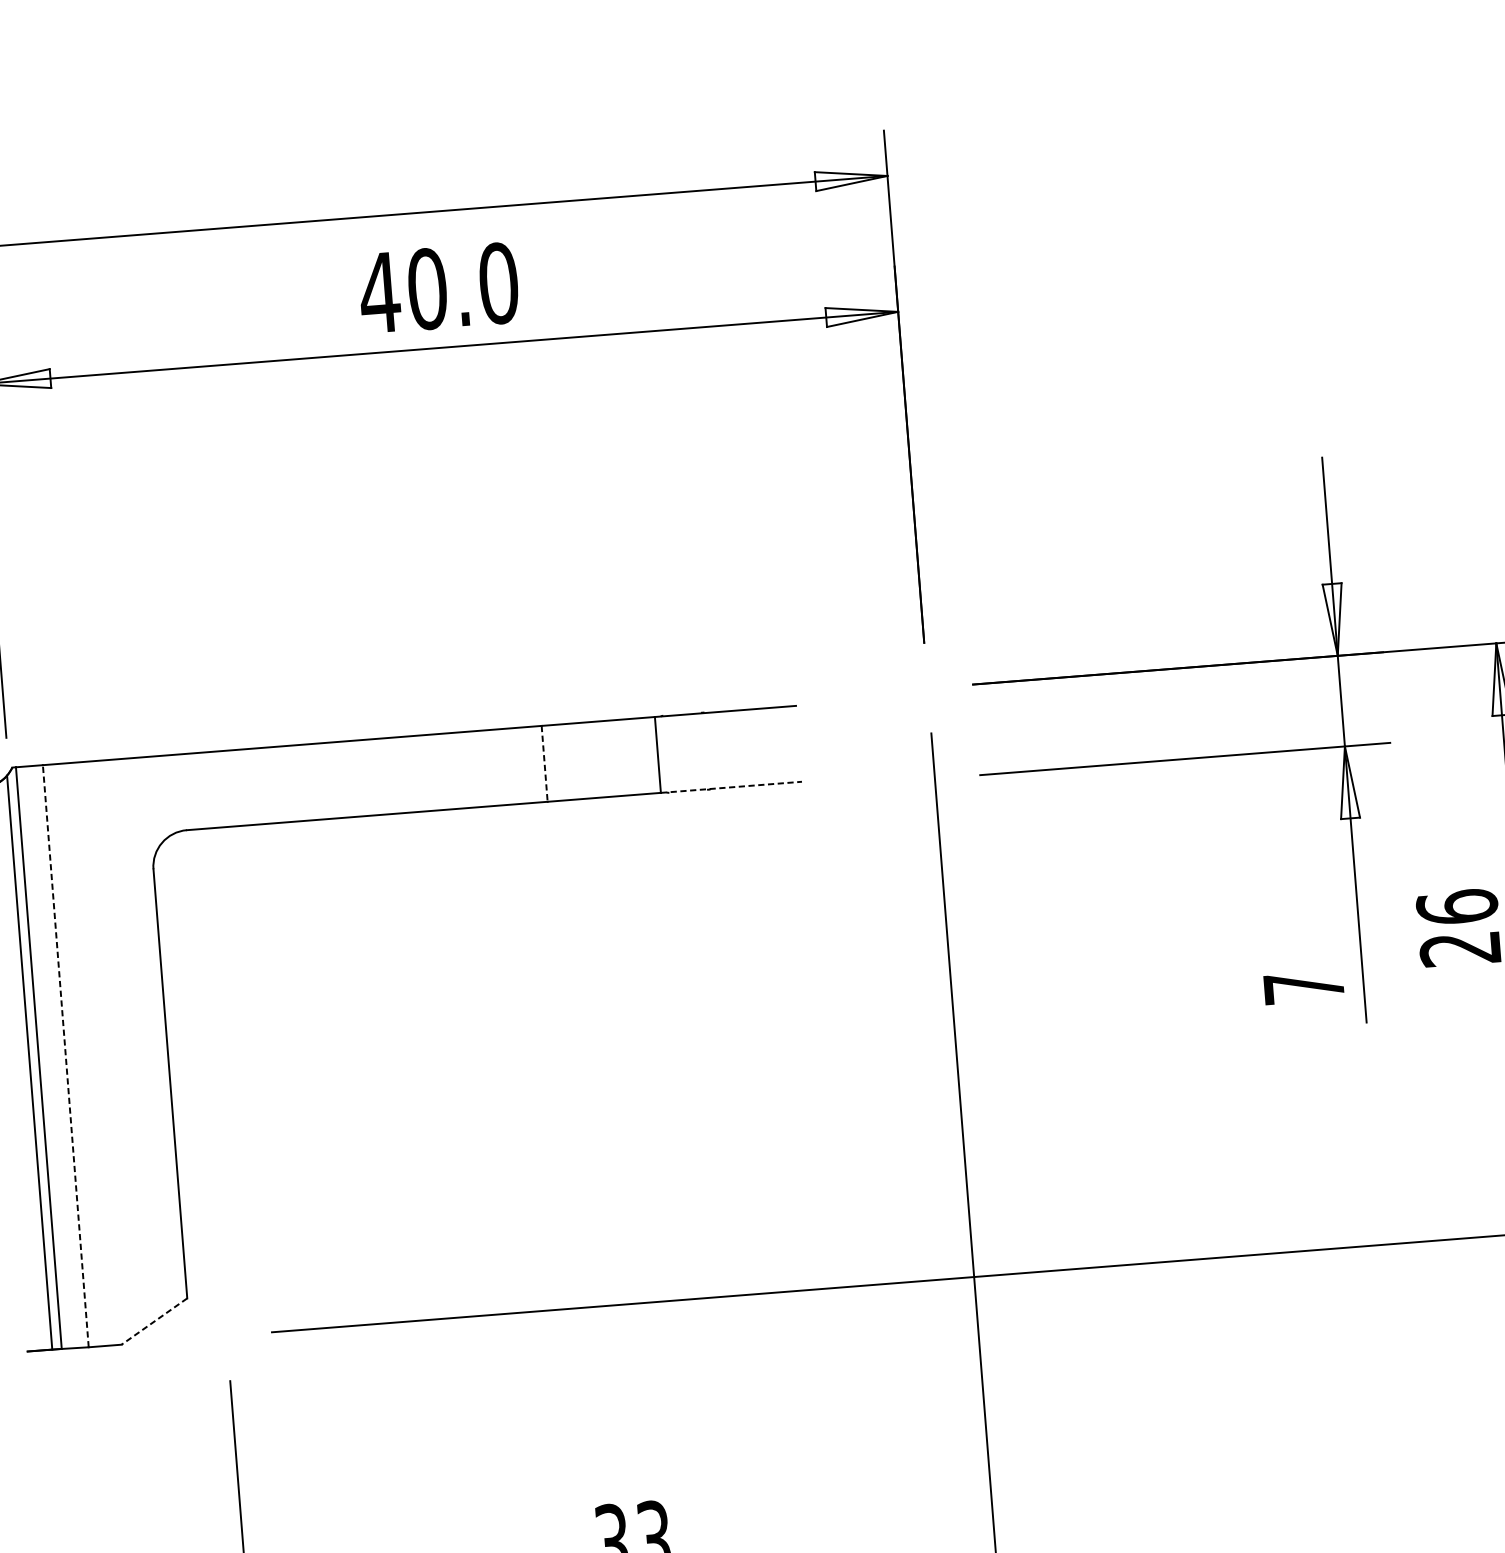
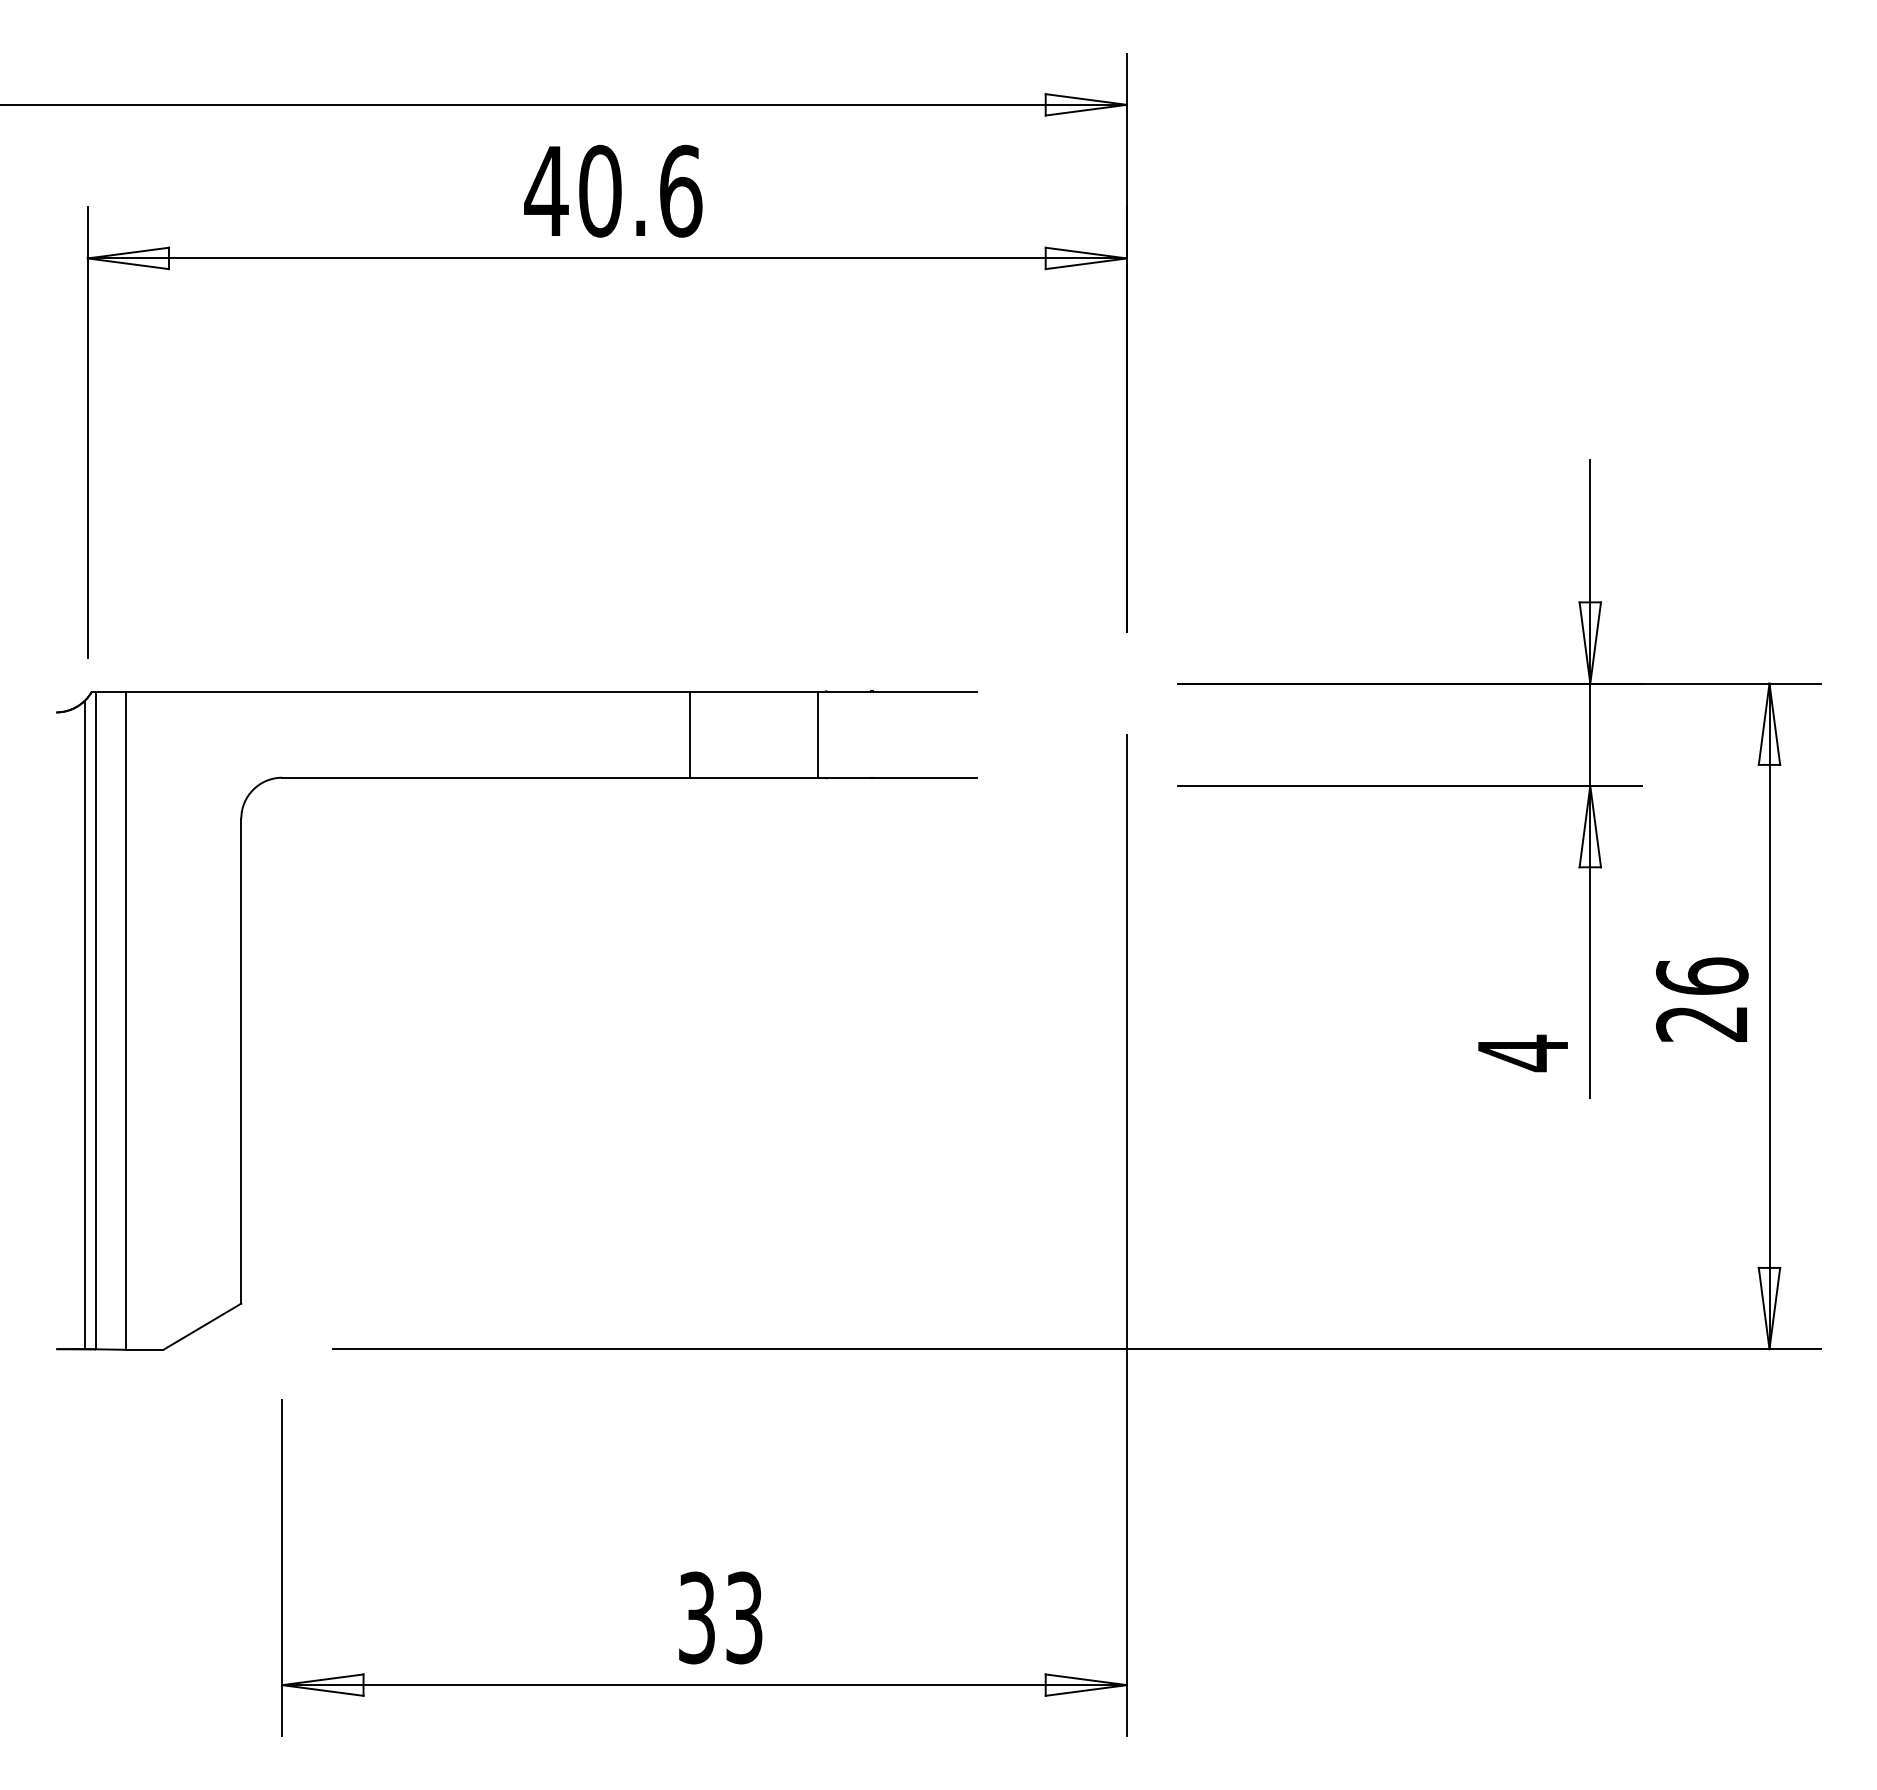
text: (498, 282) -> (680, 190), 40.0 -> 40.6
line: (544, 763) -> (689, 734), dashed -> solid
line: (731, 787) -> (897, 777), dashed -> solid
text: (1303, 987) -> (1522, 1053), 7 -> 4
line: (65, 1055) -> (126, 1020), dashed -> solid
line: (153, 1321) -> (201, 1326), dashed -> solid

